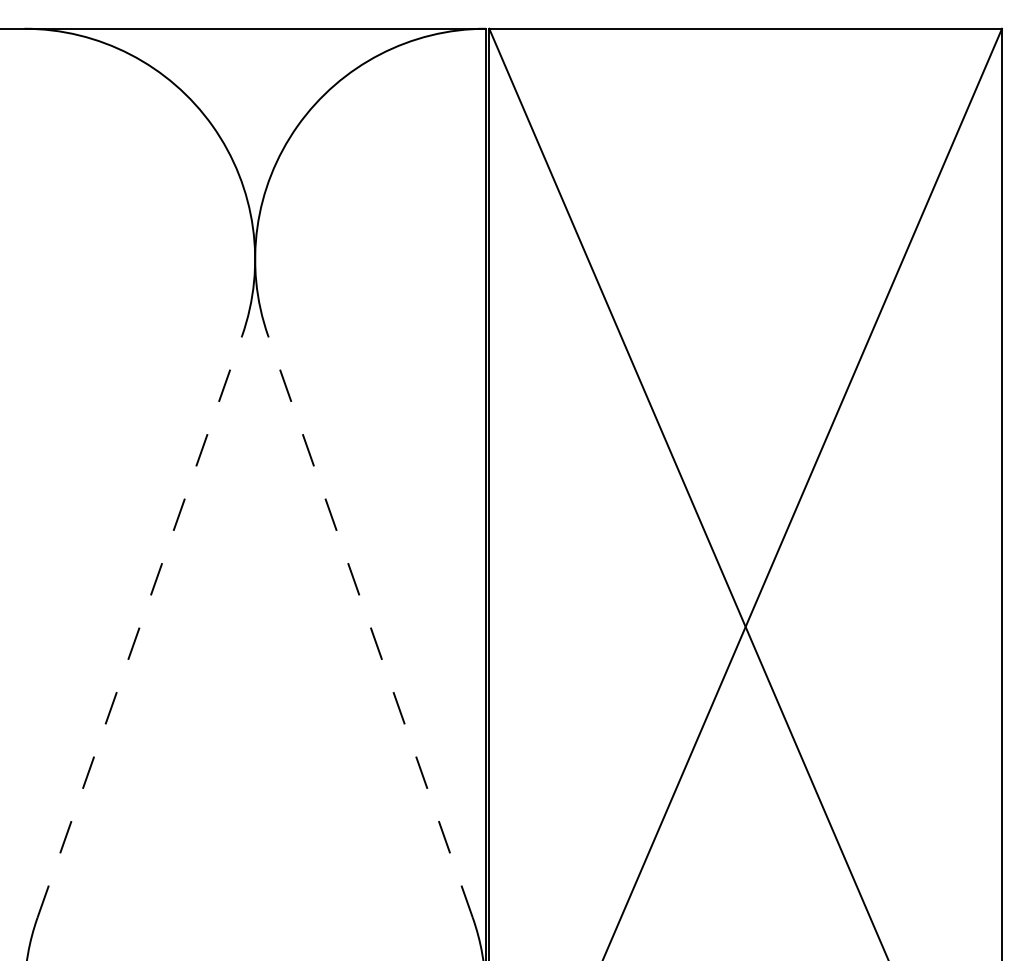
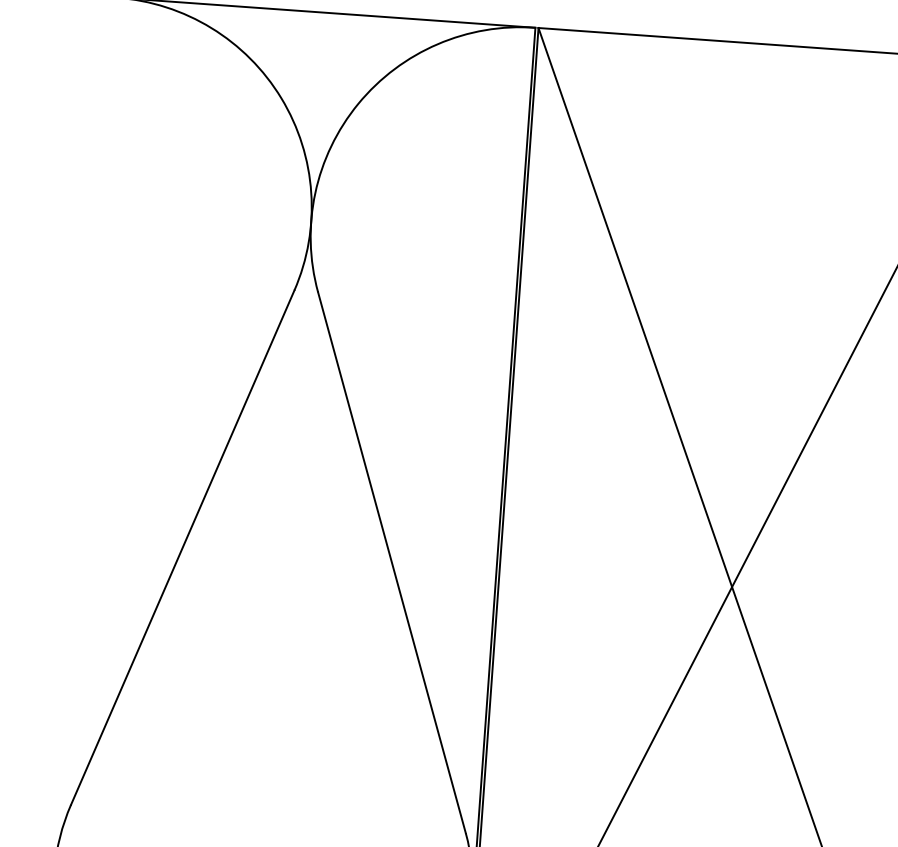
line: (139, 626) -> (182, 547), dashed -> solid
line: (370, 626) -> (391, 562), dashed -> solid

